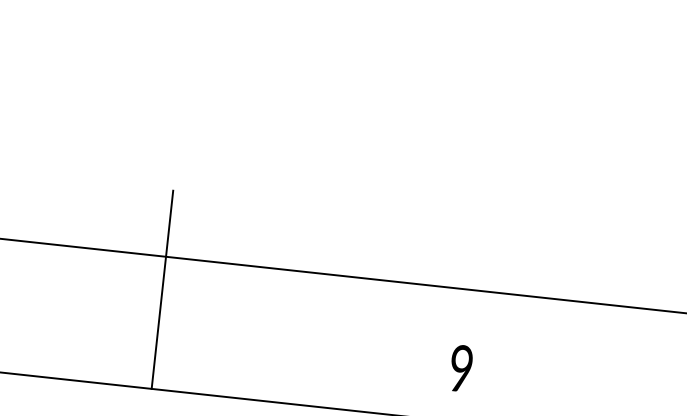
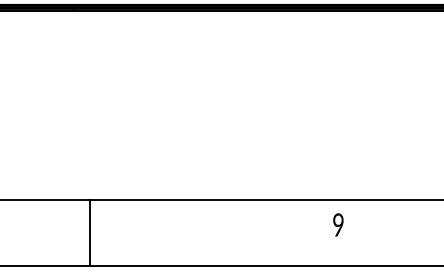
line: (163, 288) -> (185, 215), removed
text: (461, 367) -> (338, 224), moved

